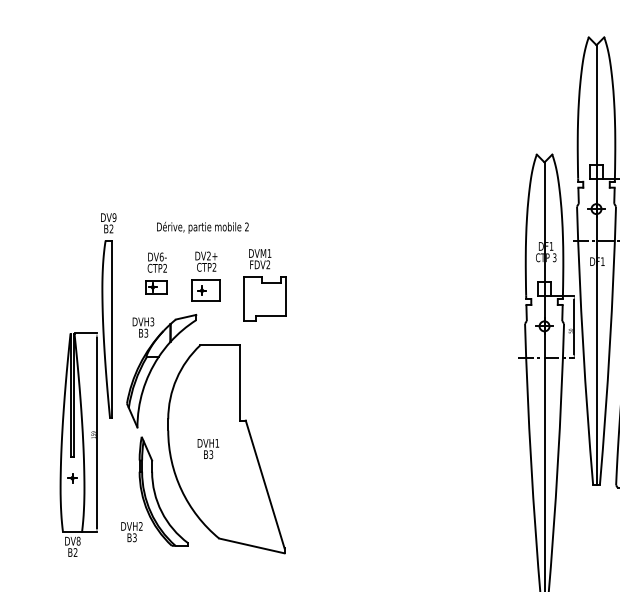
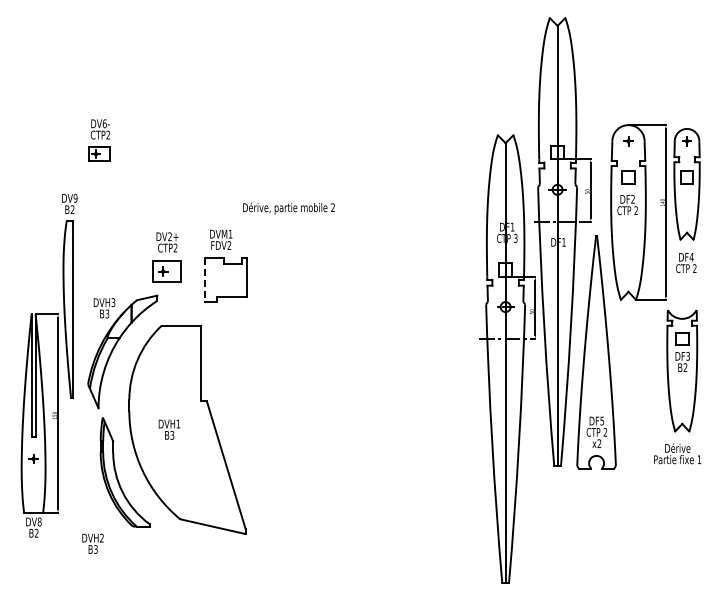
text: (202, 227) -> (288, 208), moved
part: (156, 273) -> (99, 140), moved
line: (243, 298) -> (204, 279), solid -> dashed
text: (131, 531) -> (92, 543), moved

